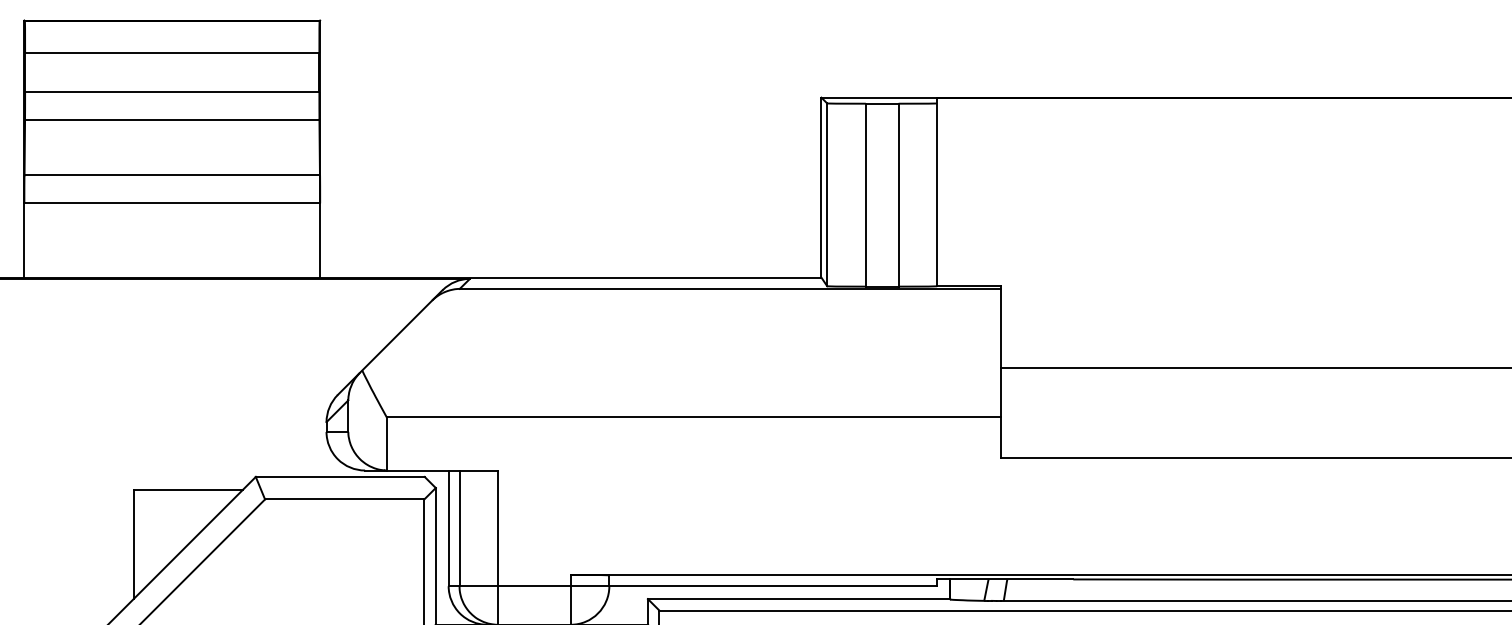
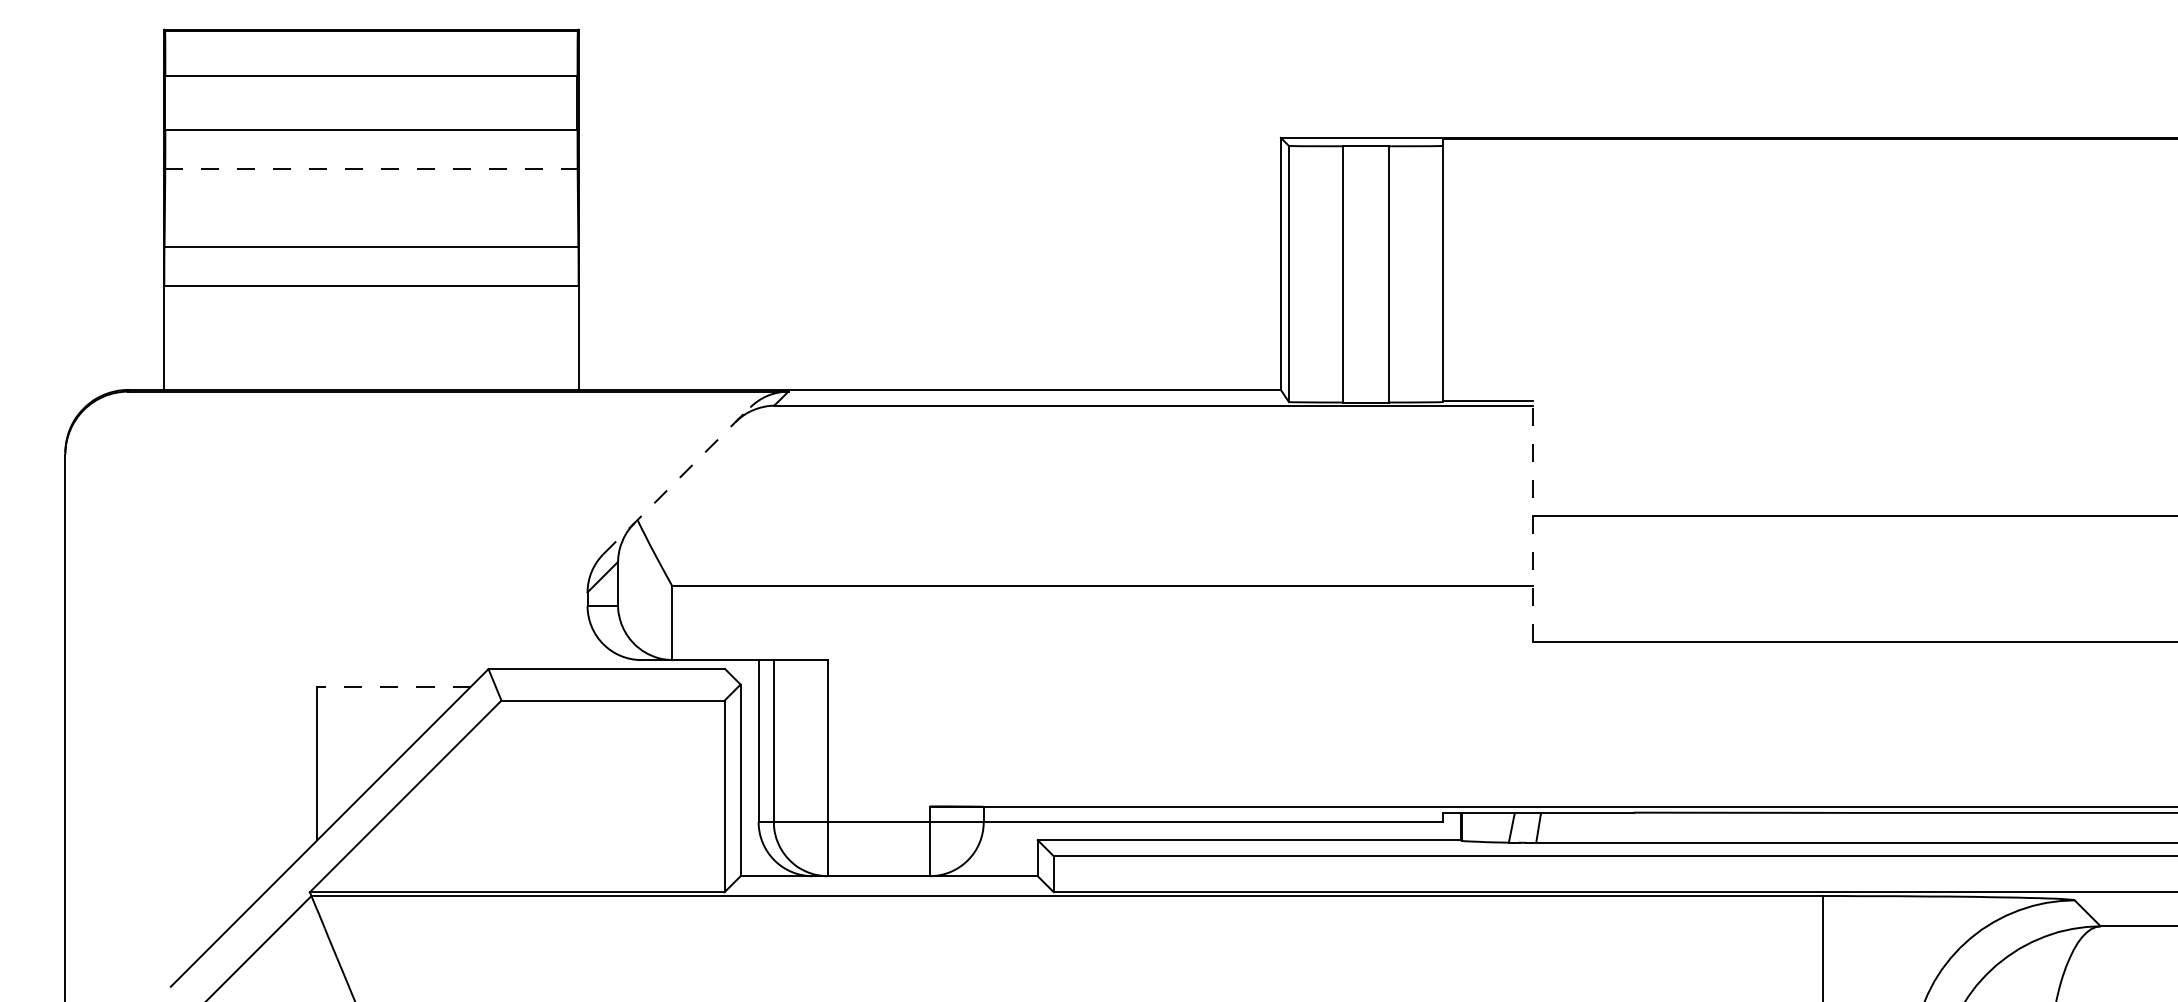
line: (172, 119) -> (371, 168), solid -> dashed
line: (390, 342) -> (676, 480), solid -> dashed
line: (1001, 371) -> (1532, 521), solid -> dashed
line: (187, 490) -> (393, 687), solid -> dashed

